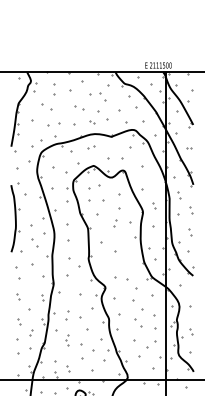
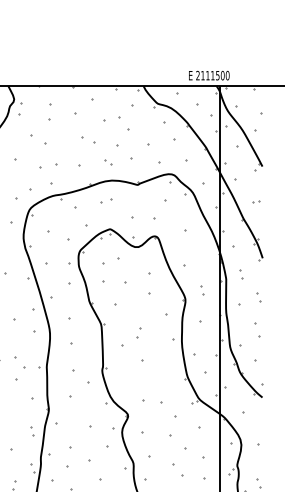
part: (115, 223) -> (138, 334), moved
part: (190, 232) -> (258, 331), size x1.6
part: (34, 242) -> (19, 361), moved
part: (67, 315) -> (69, 458), size x1.6

